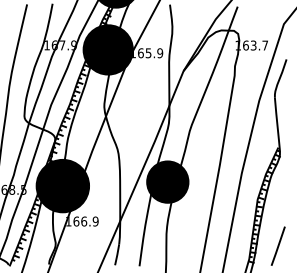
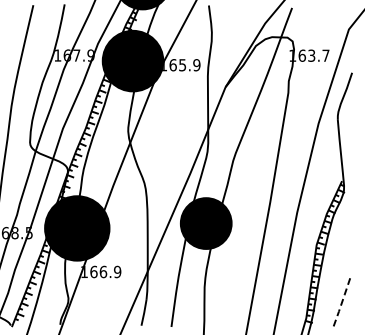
line: (278, 246) -> (342, 302), solid -> dashed

